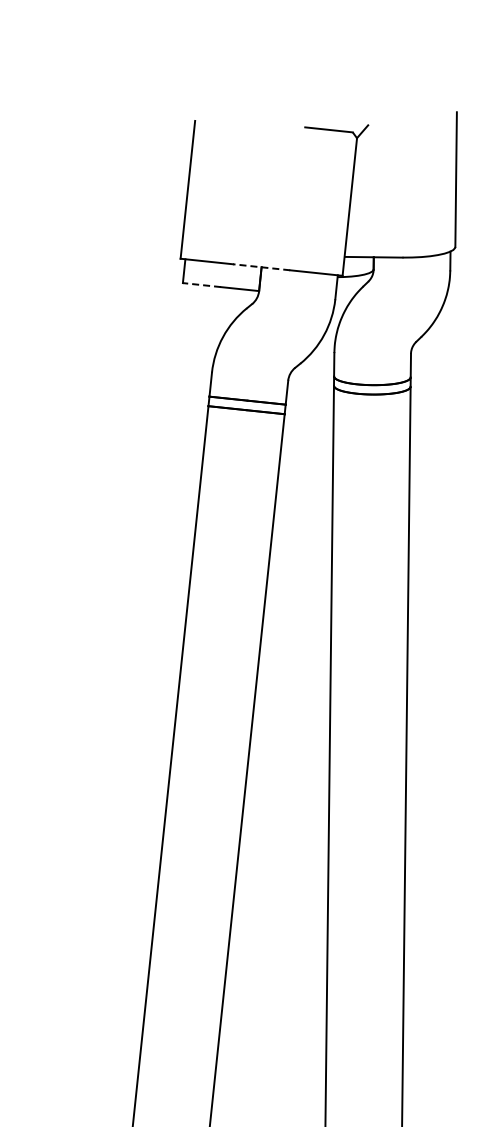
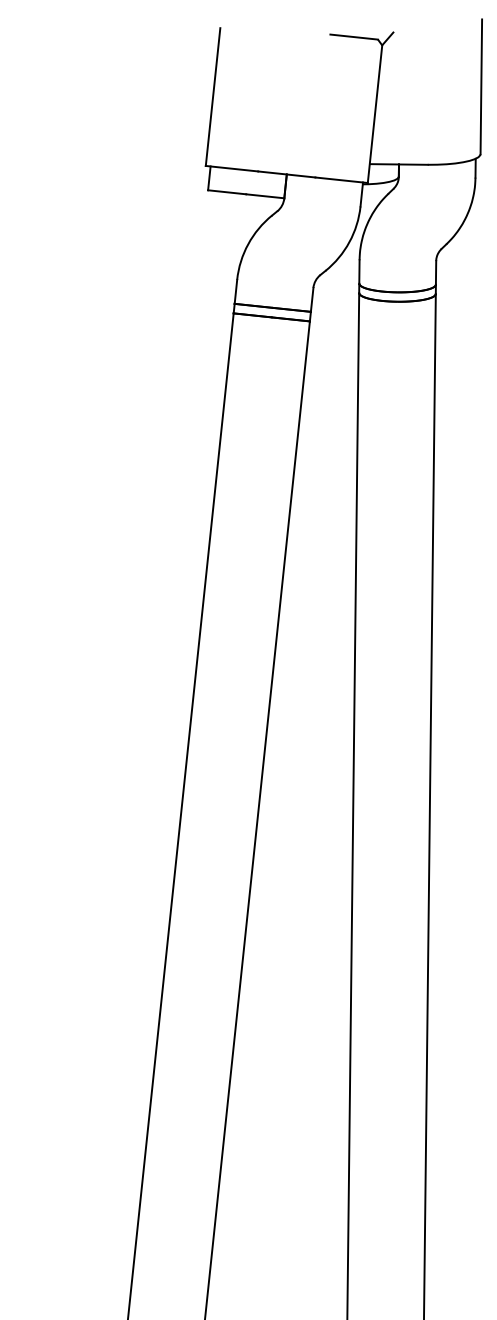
line: (261, 267) -> (286, 174), dashed -> solid
line: (201, 285) -> (226, 192), dashed -> solid

